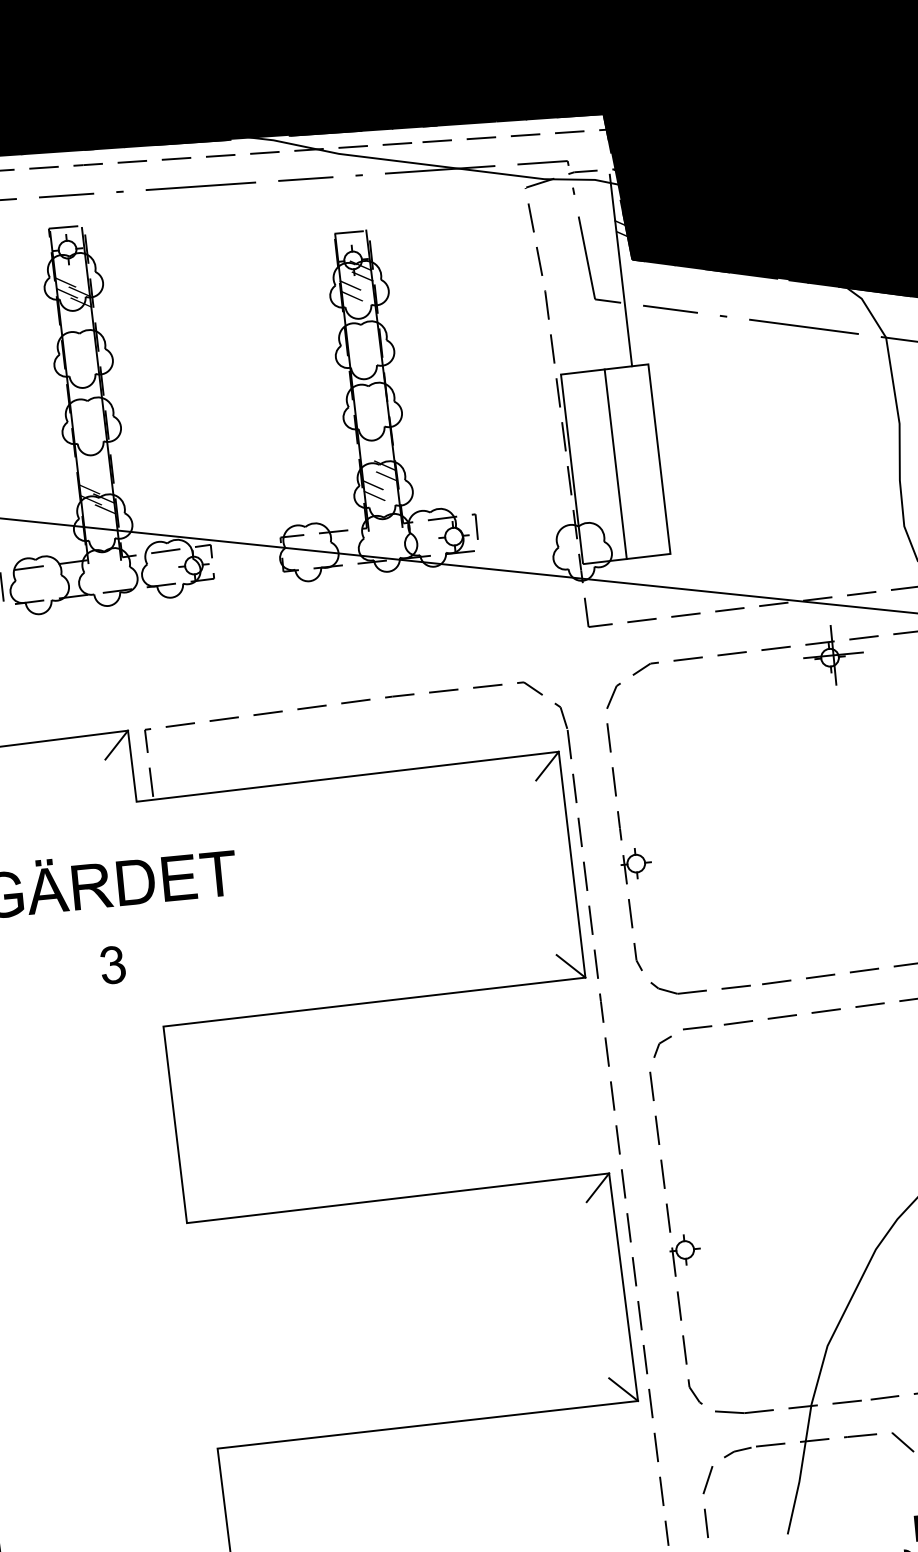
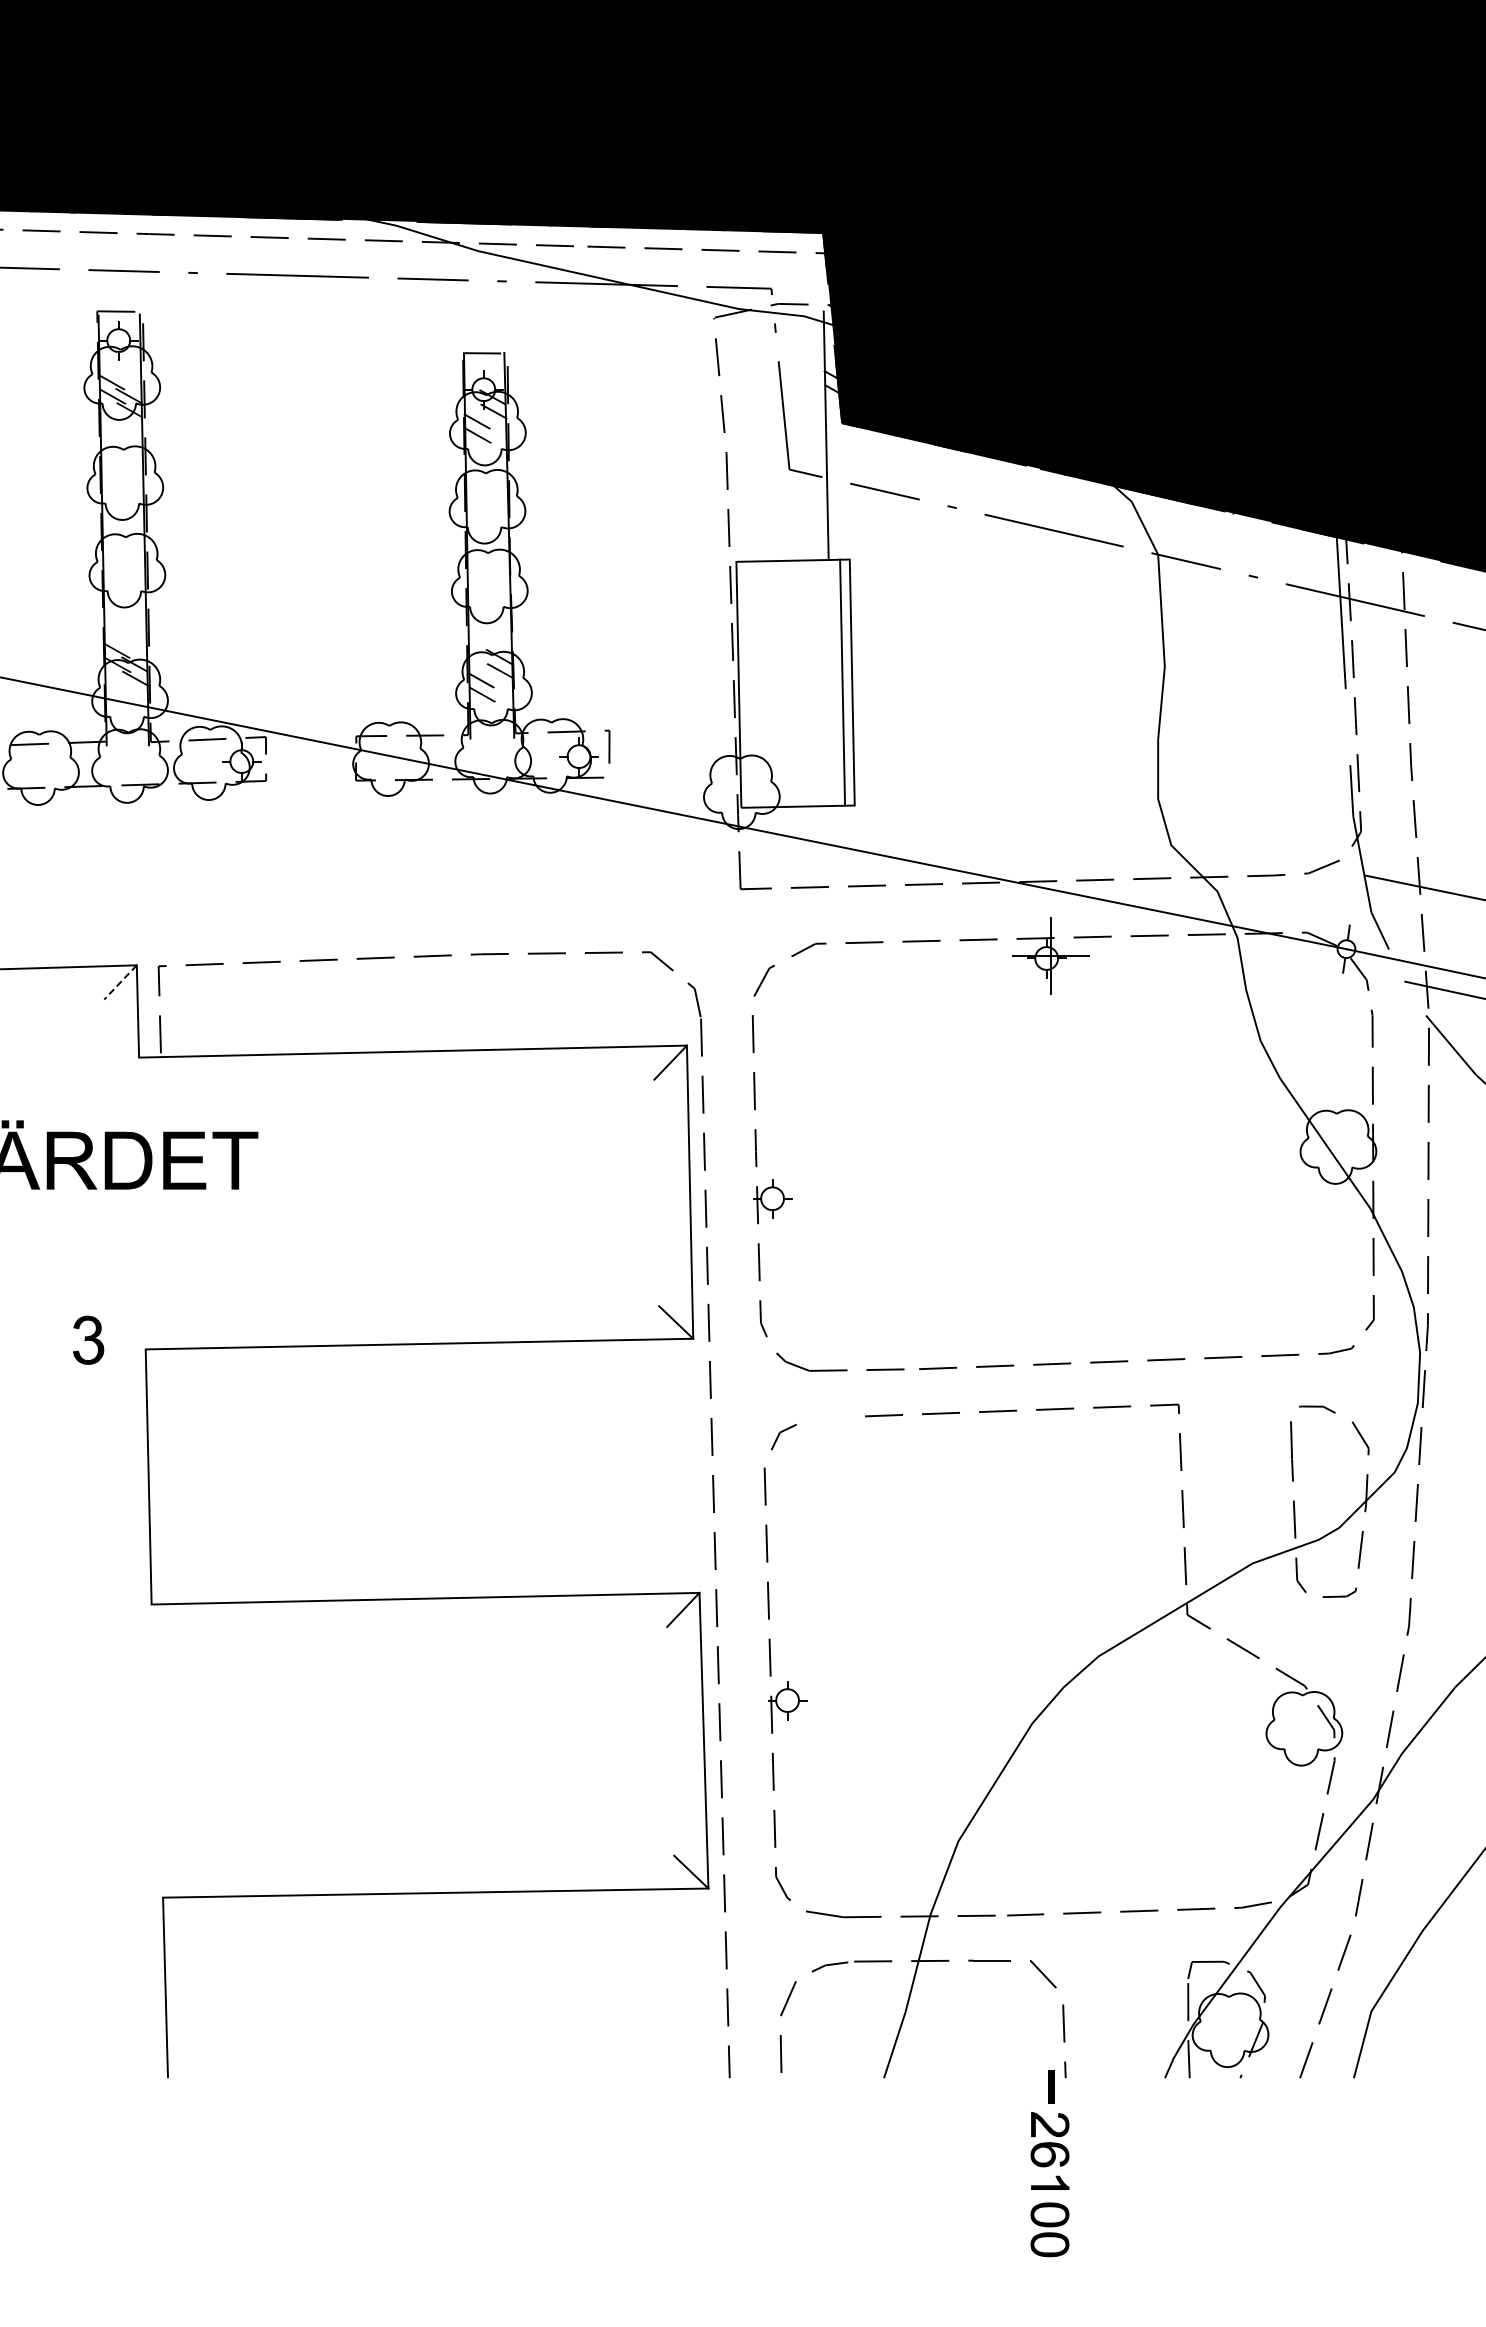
line: (615, 464) -> (842, 682), moved
line: (116, 745) -> (120, 982), solid -> dashed
part: (112, 964) -> (88, 1339), moved
line: (697, 1027) -> (830, 1416), removed

